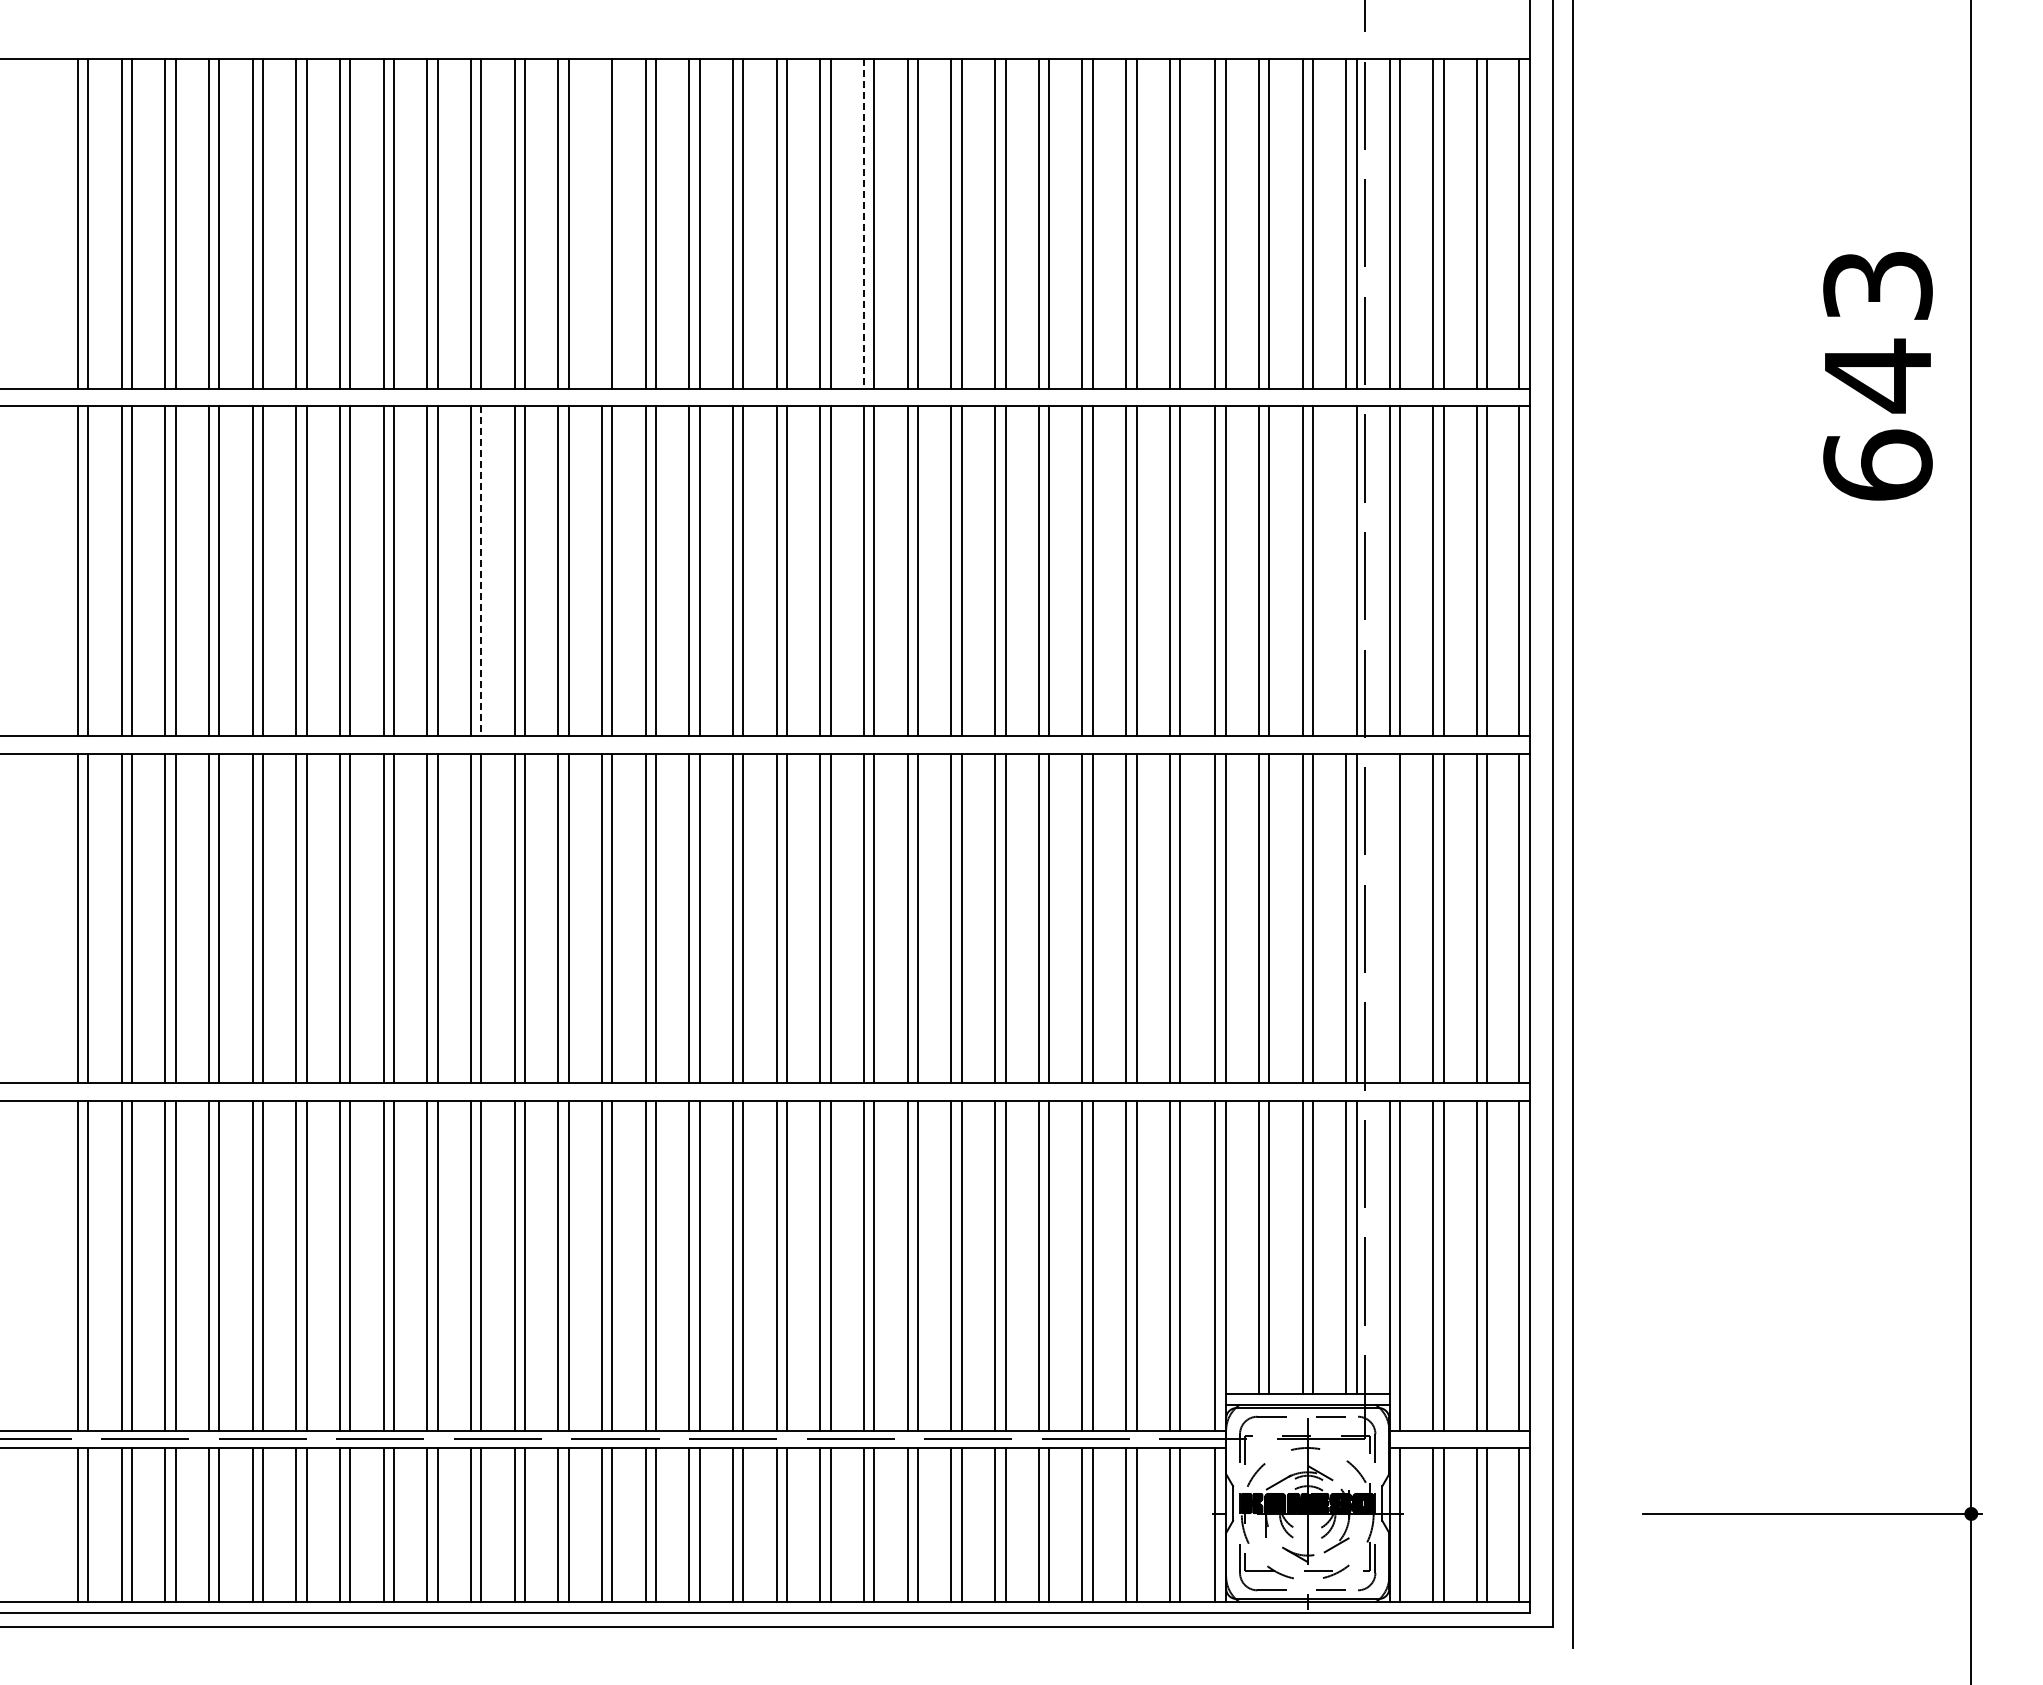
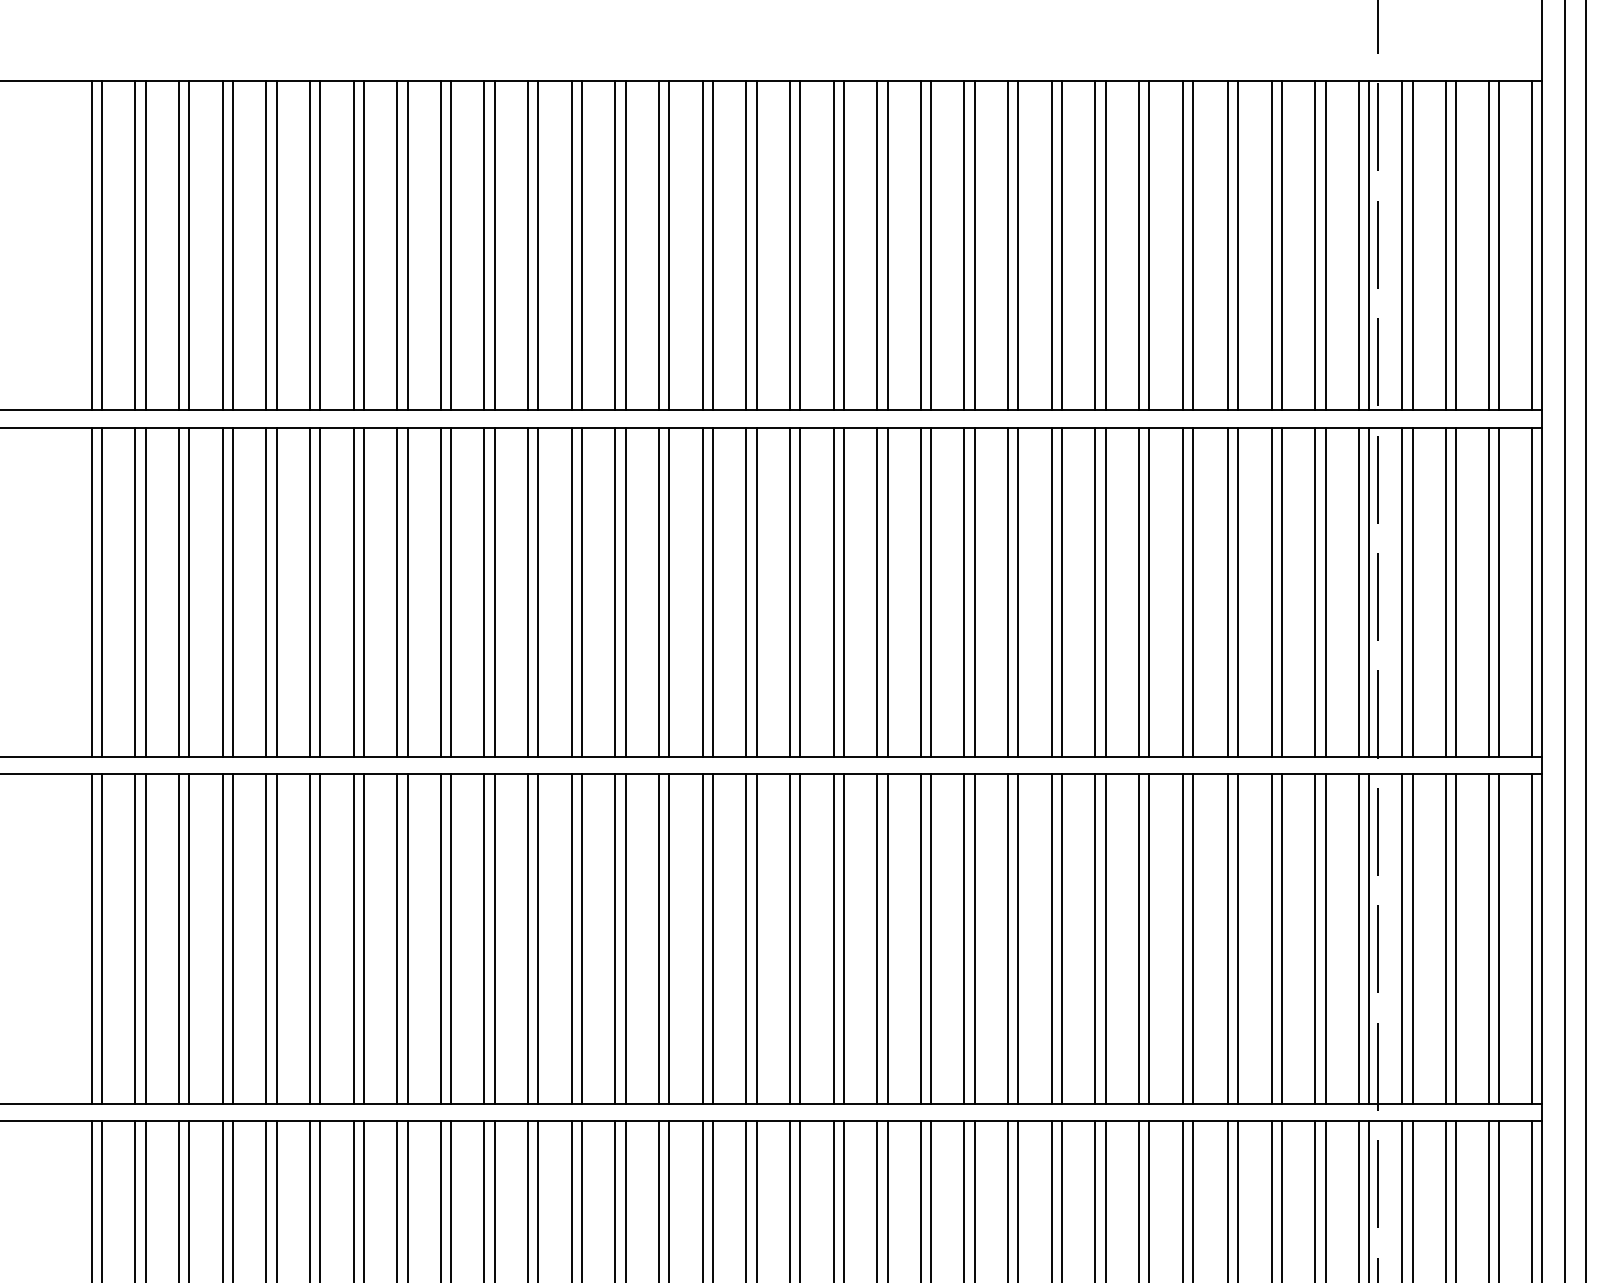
line: (602, 224) -> (615, 245), added
line: (864, 224) -> (877, 245), dashed -> solid
line: (481, 571) -> (494, 592), dashed -> solid
line: (1346, 571) -> (1359, 592), added
line: (1389, 918) -> (1402, 939), added

